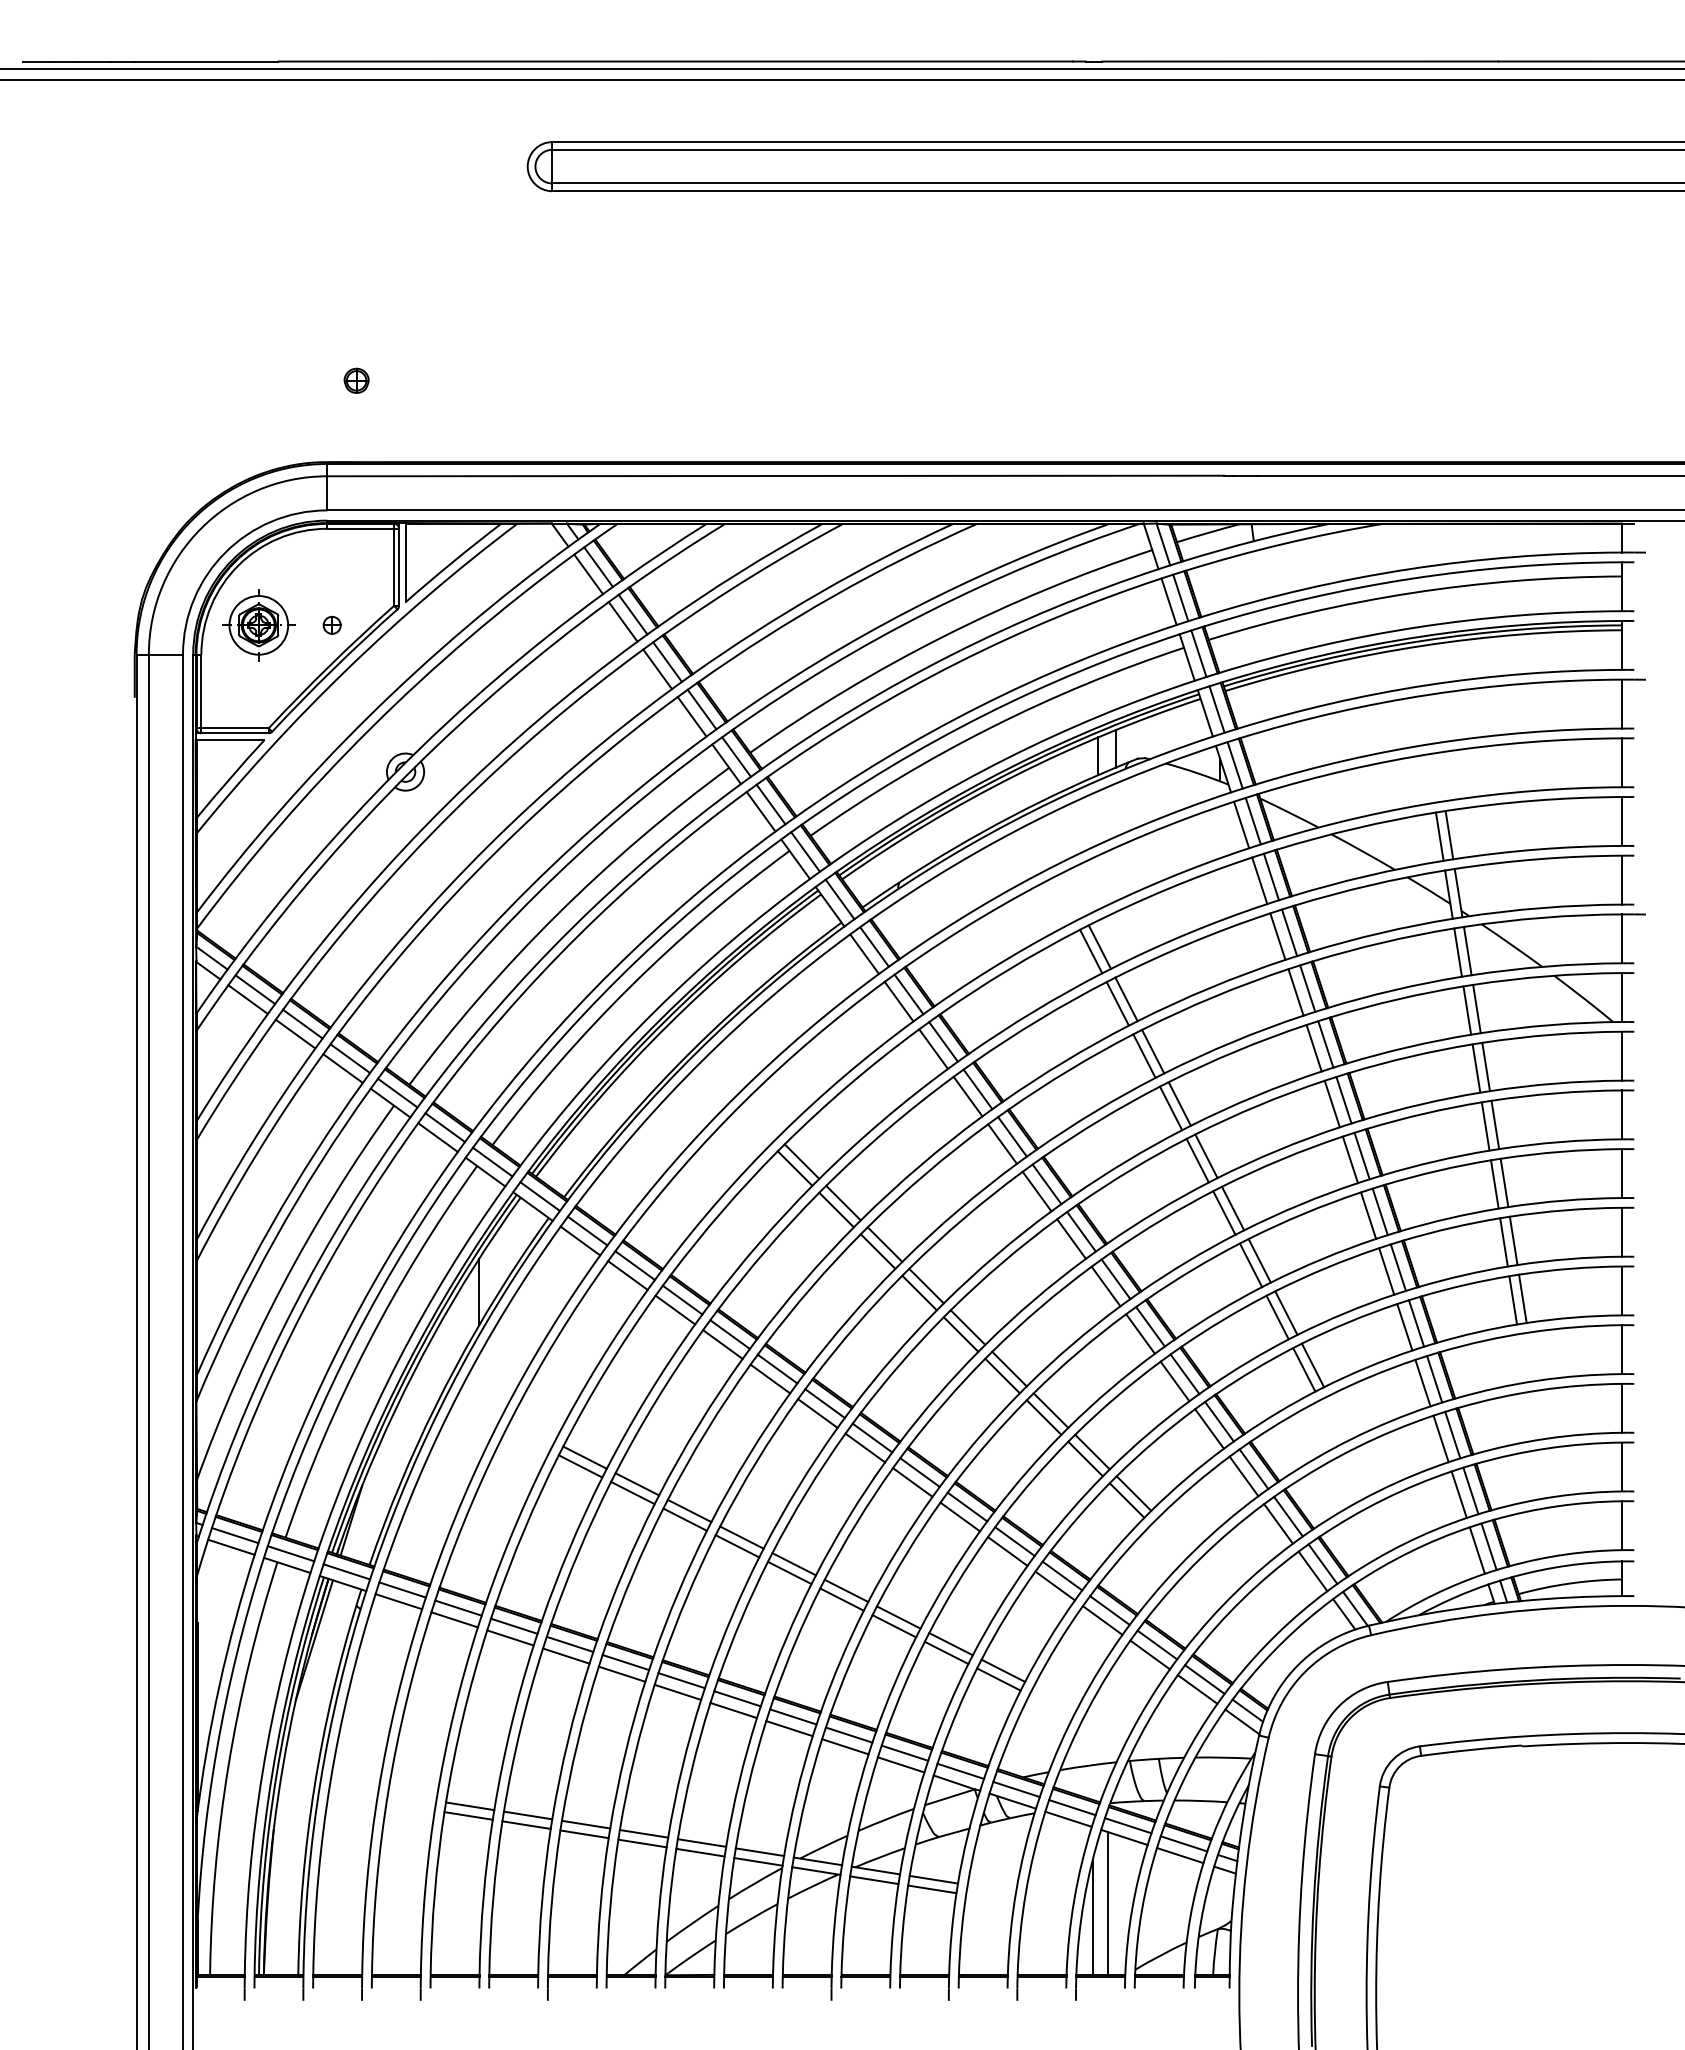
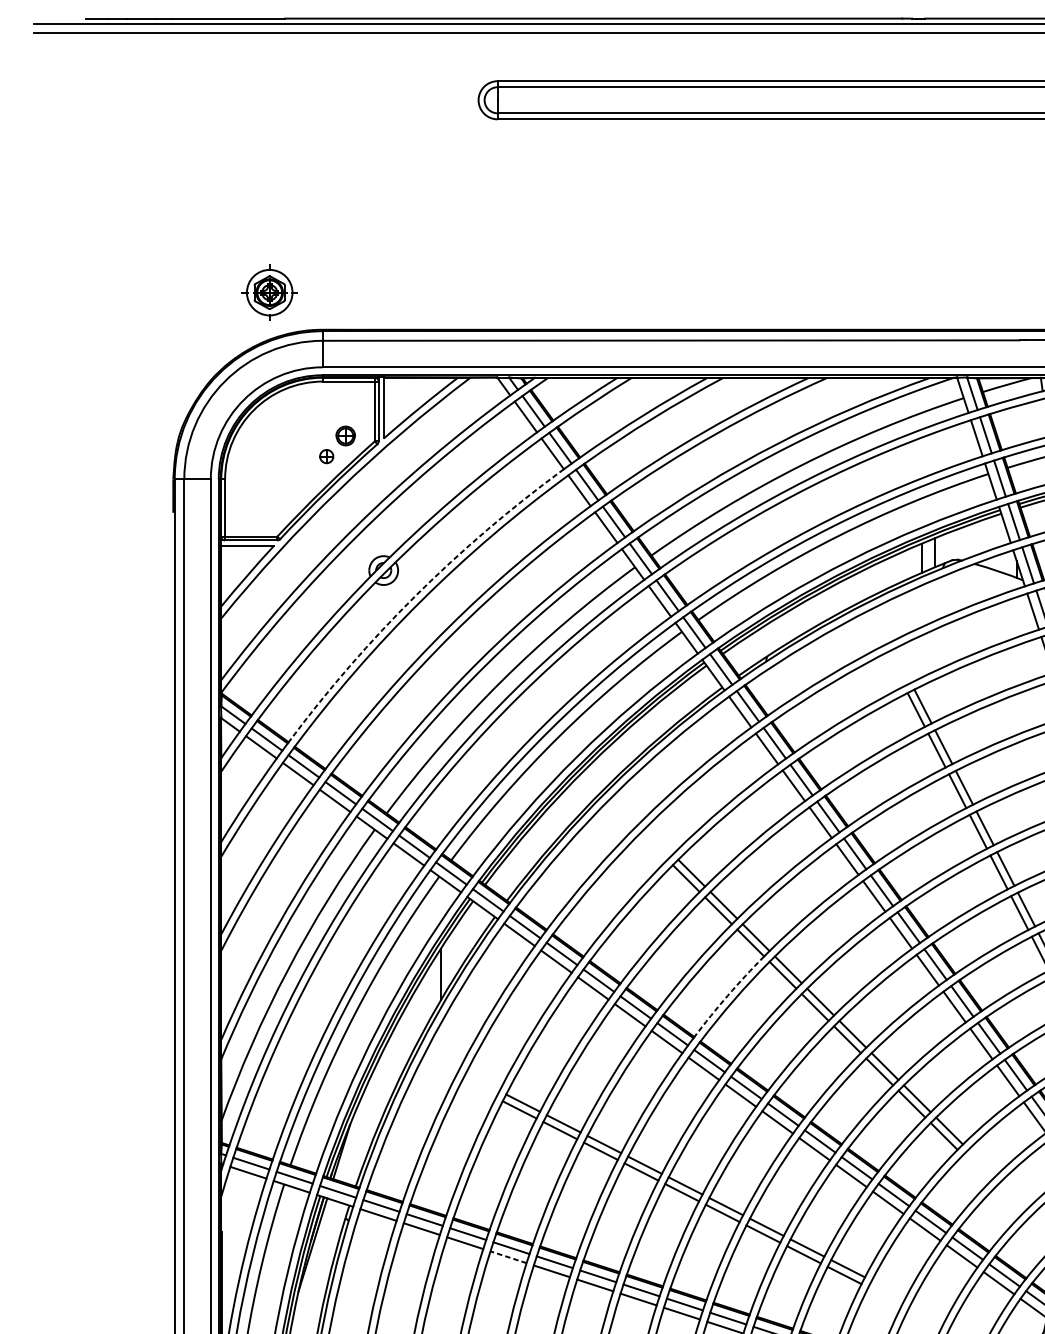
part: (356, 380) -> (345, 435), moved
part: (258, 625) -> (269, 292), moved
arc: (447, 804) -> (416, 595), solid -> dashed
arc: (848, 1319) -> (727, 995), solid -> dashed
line: (565, 1655) -> (507, 1256), solid -> dashed

